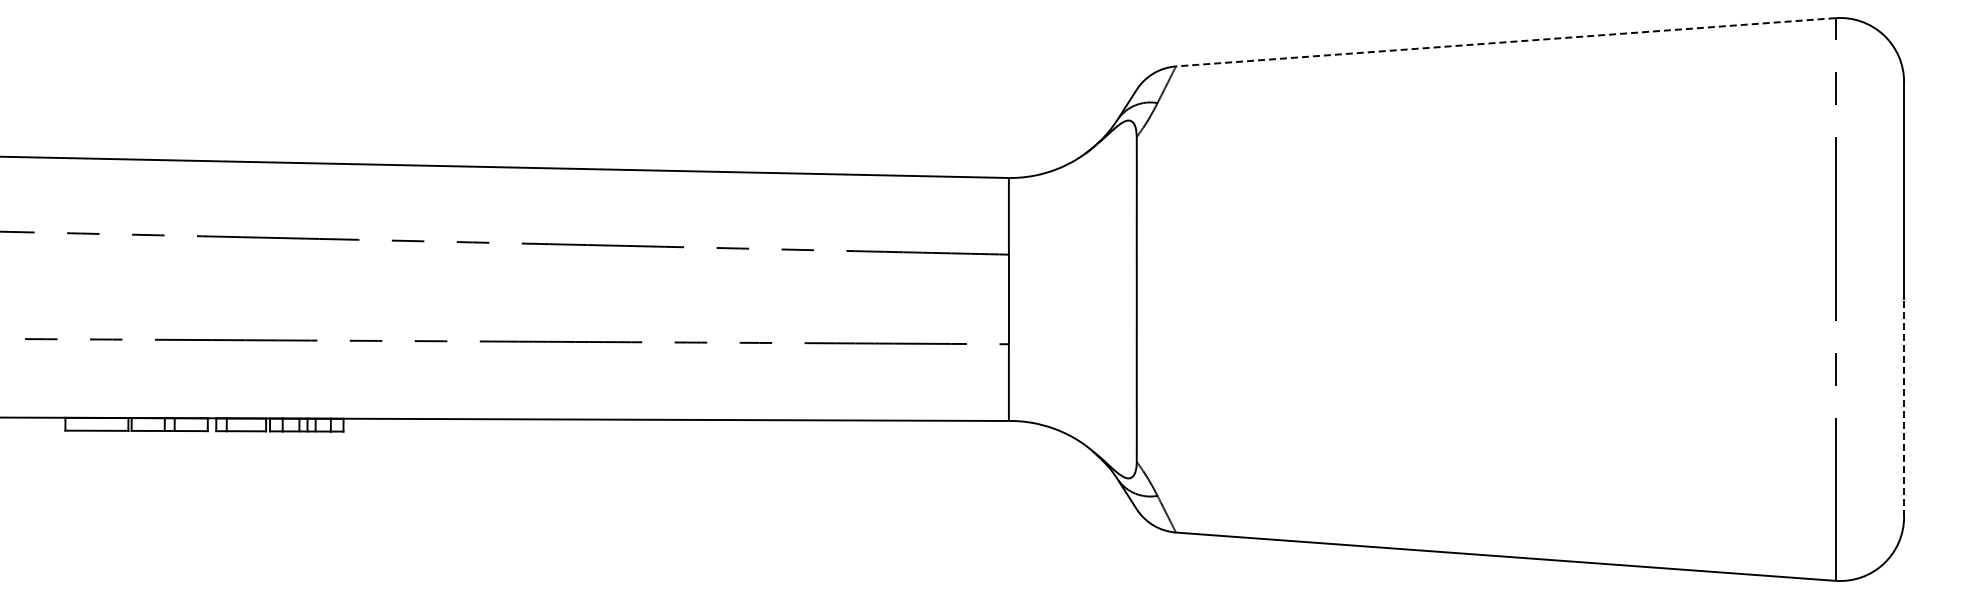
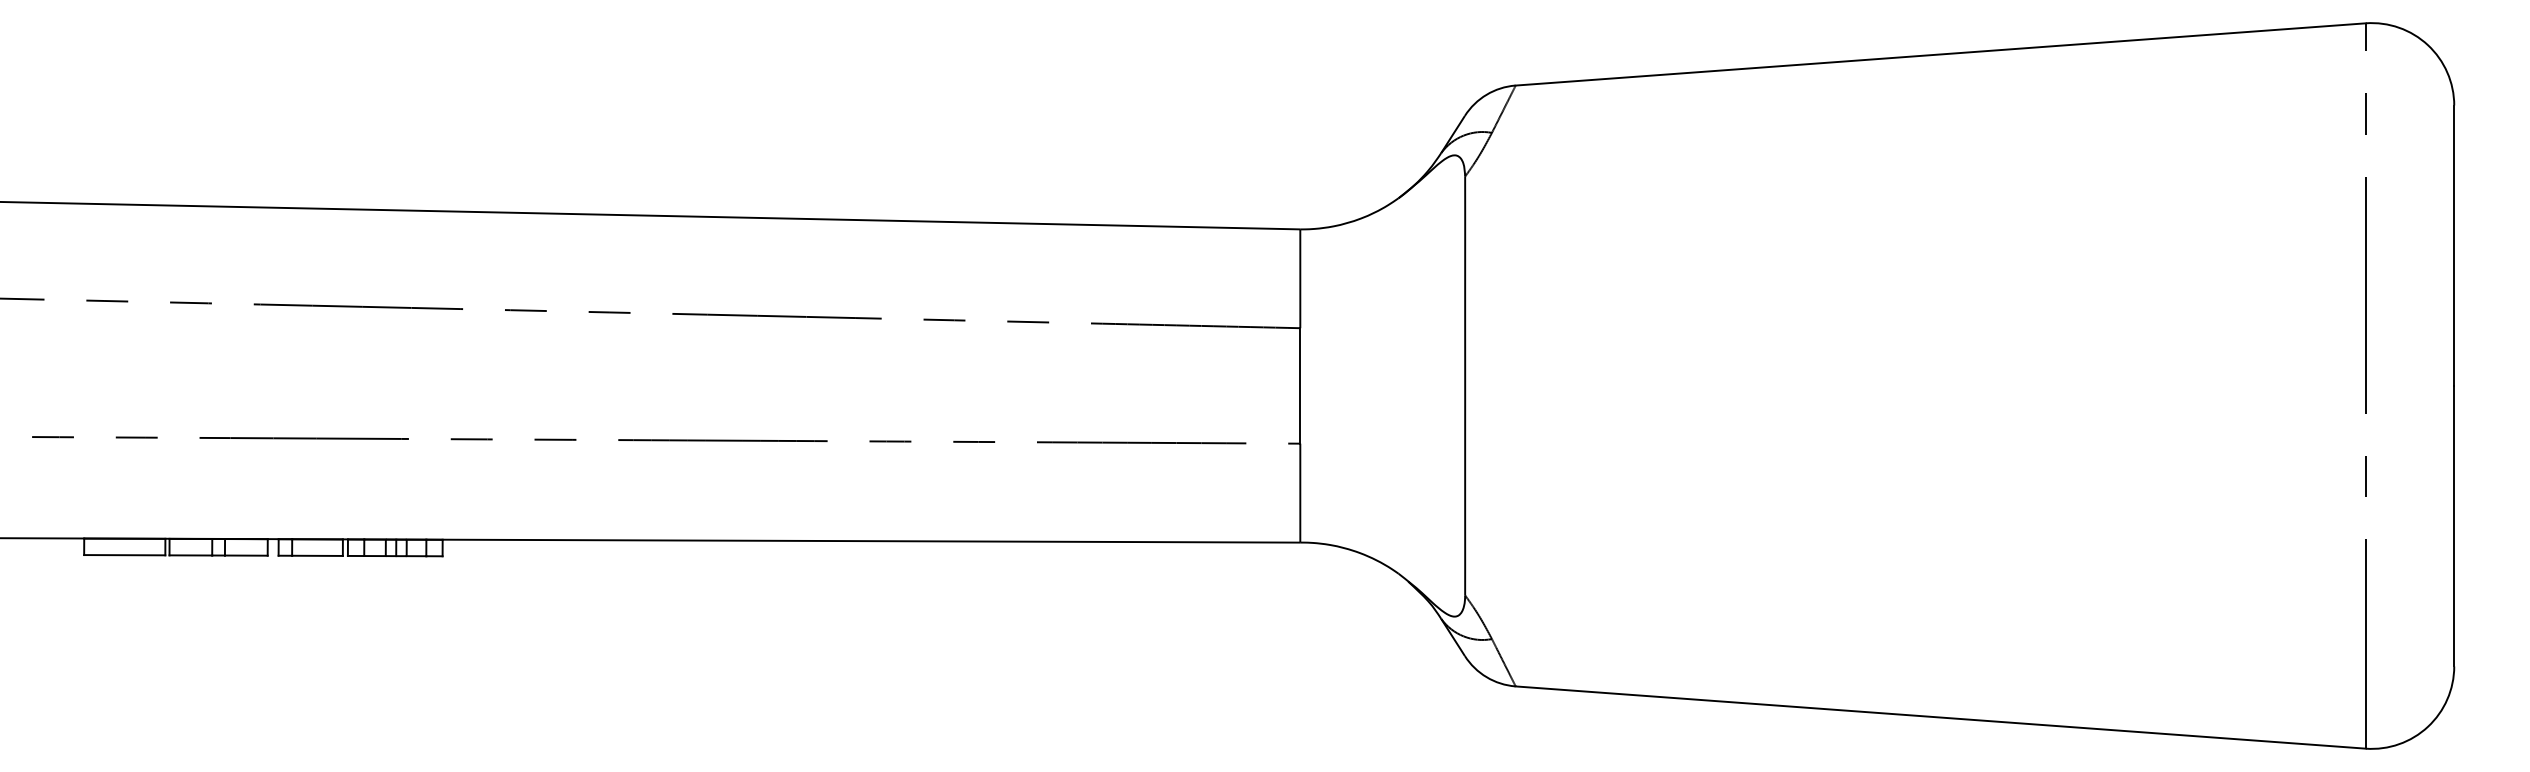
line: (1505, 42) -> (1940, 54), dashed -> solid
line: (1904, 408) -> (2454, 526), dashed -> solid

